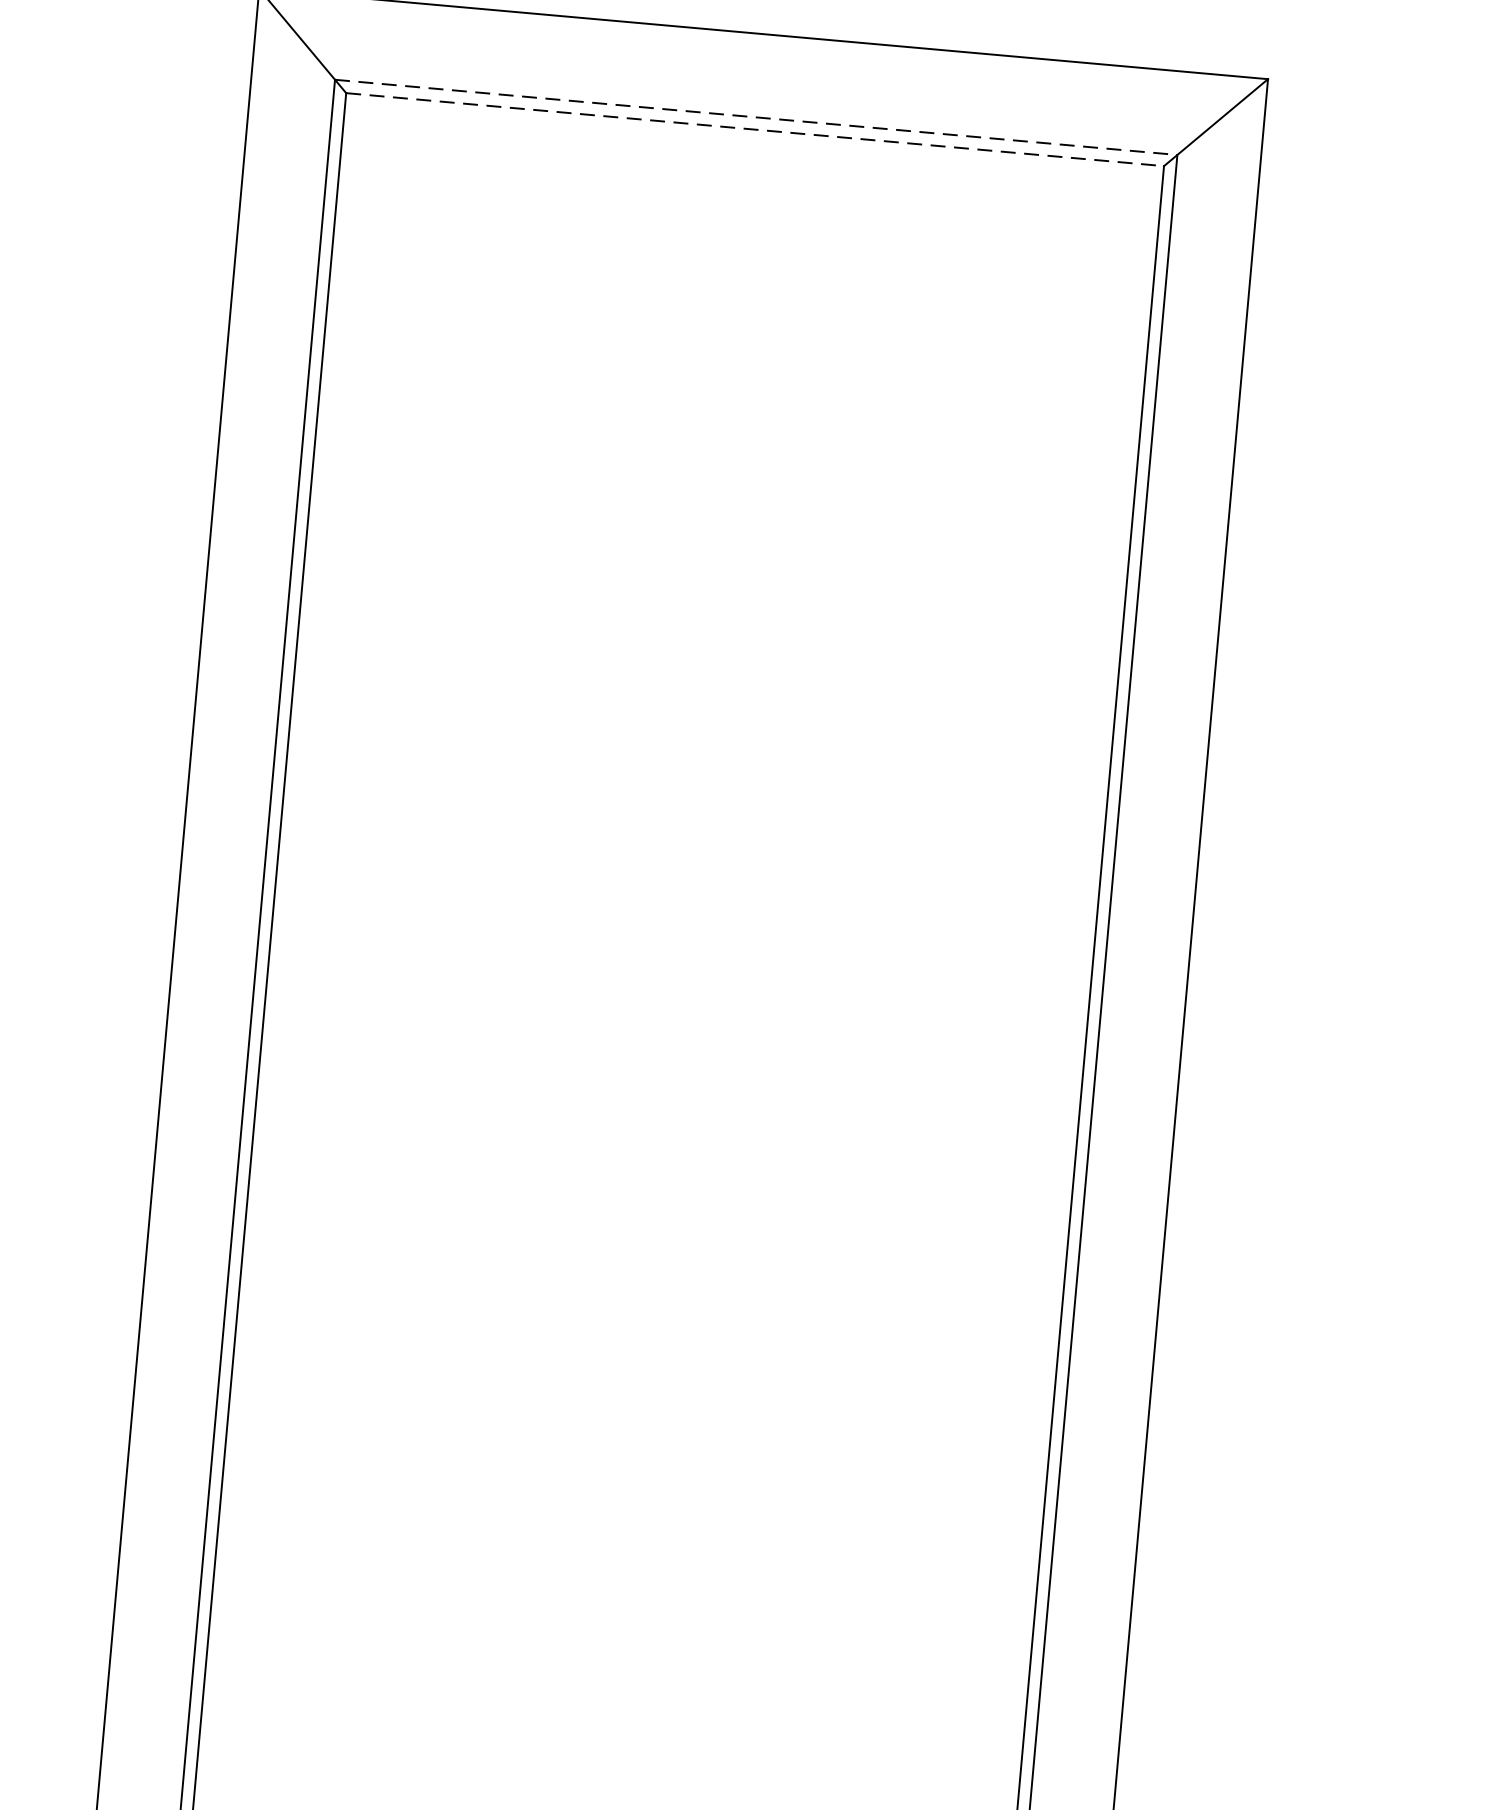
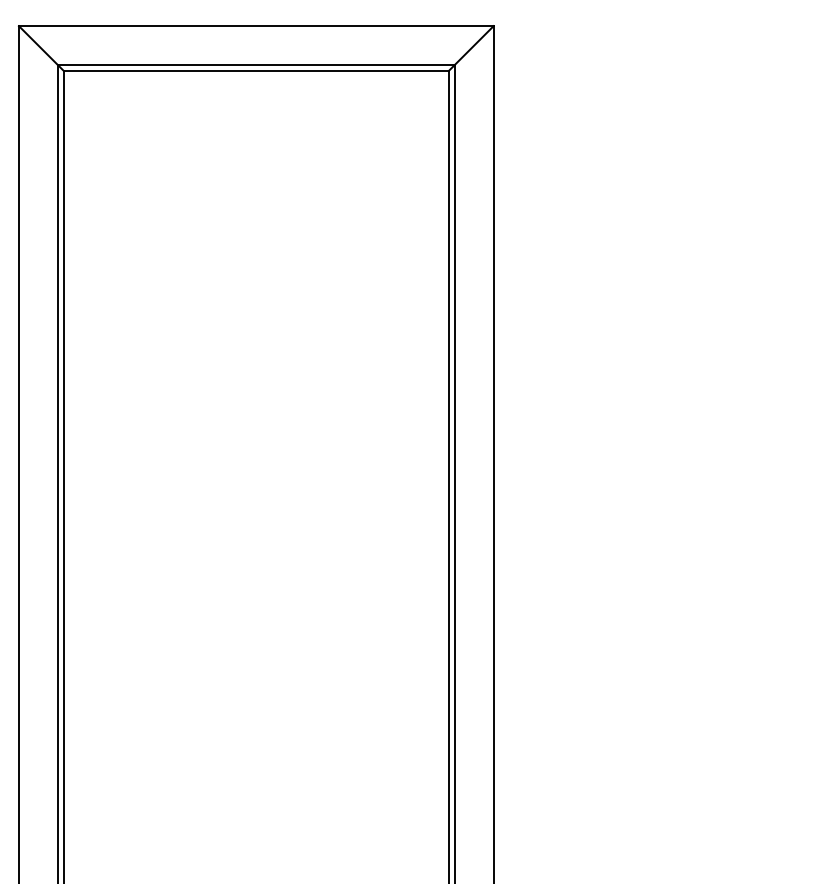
line: (756, 117) -> (256, 65), dashed -> solid
line: (755, 130) -> (256, 71), dashed -> solid

